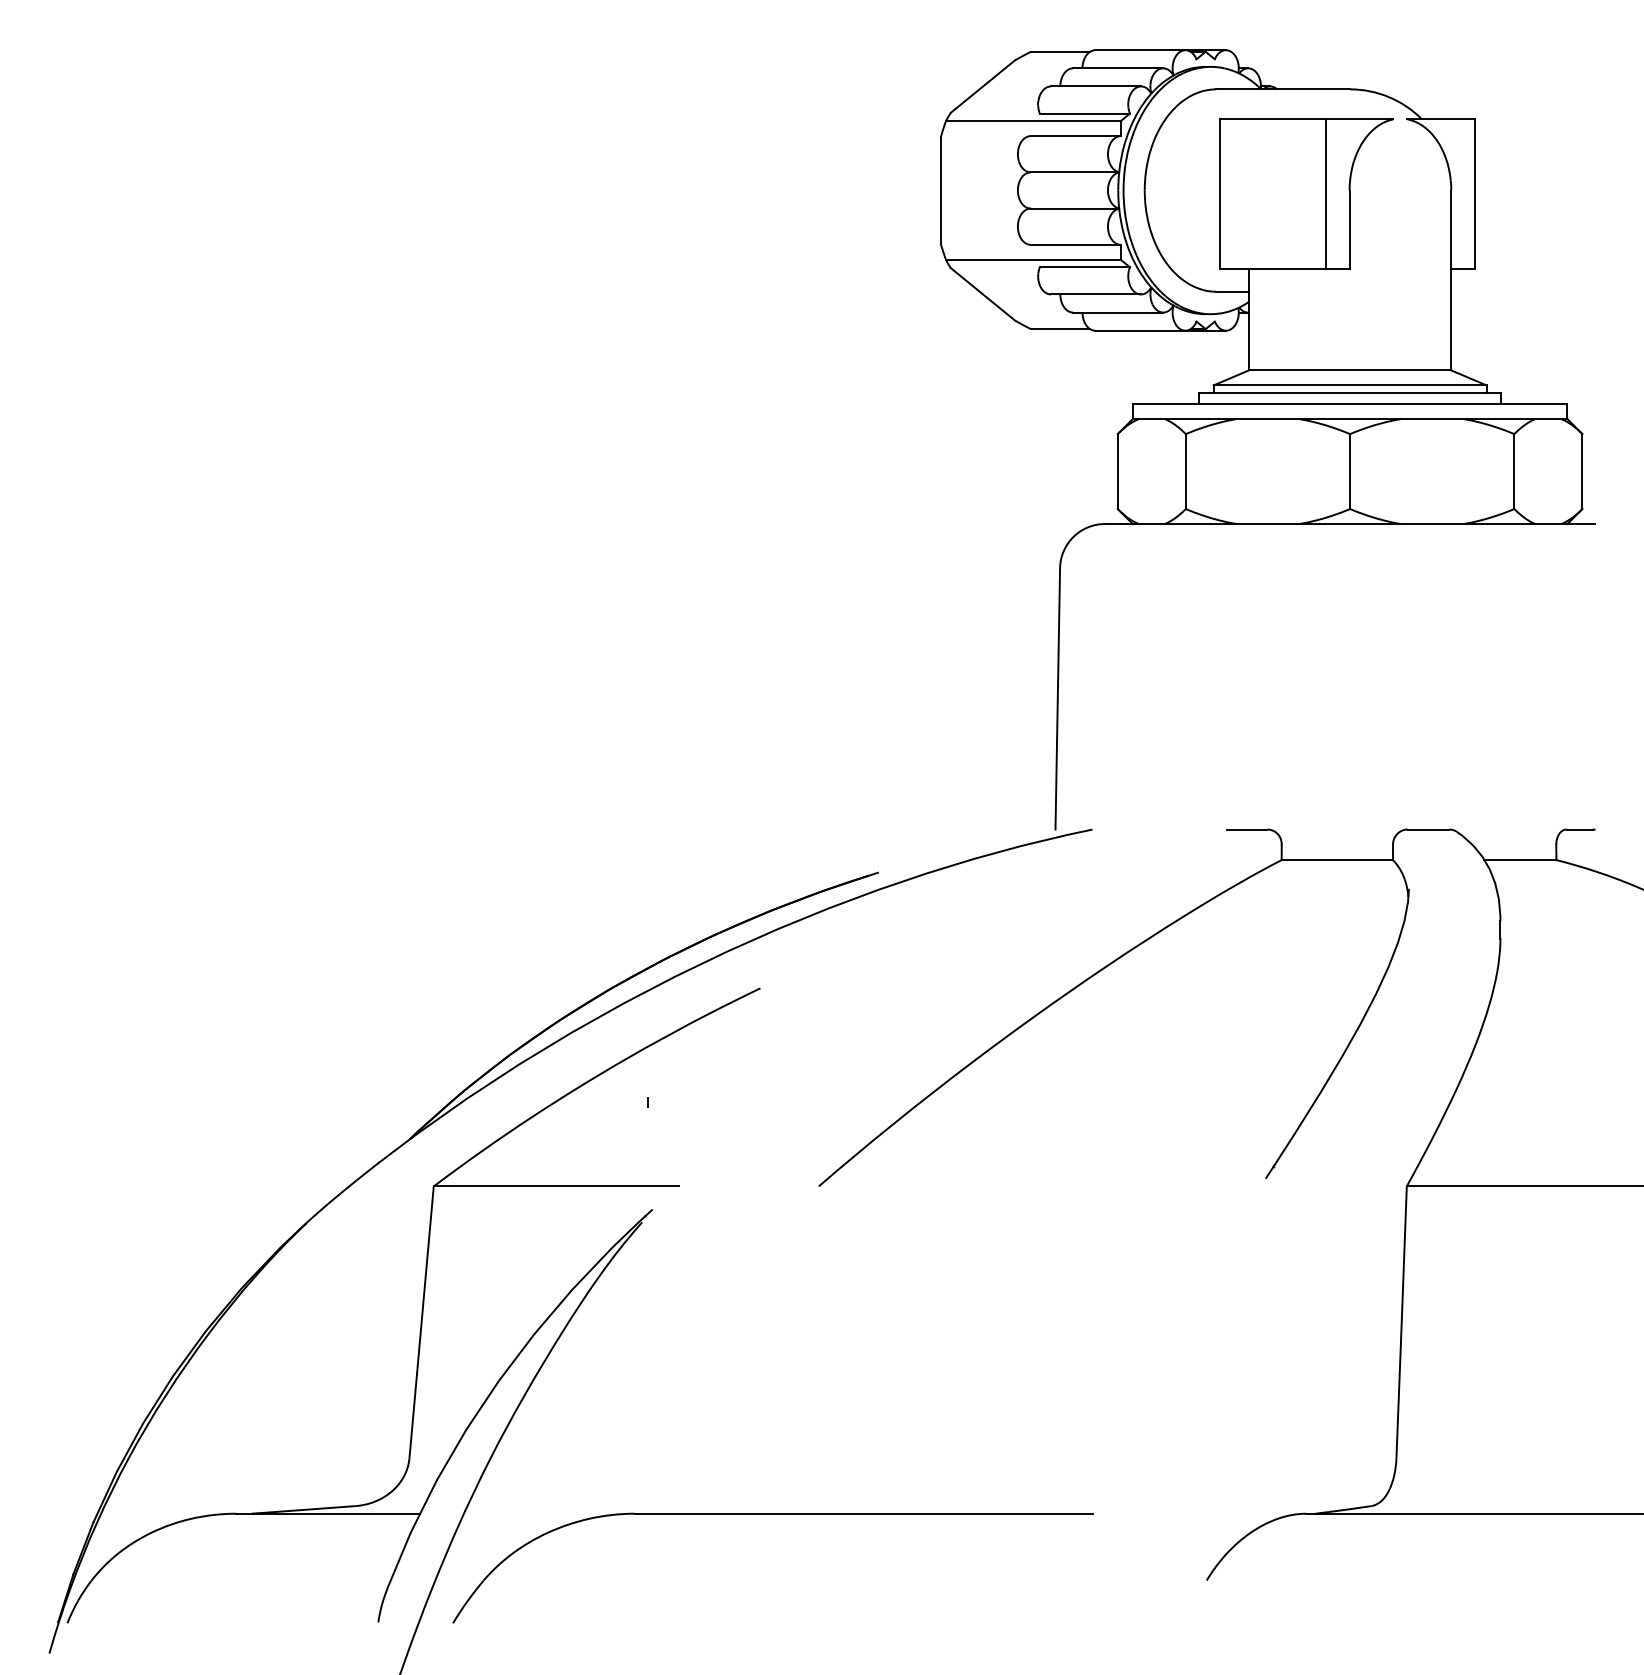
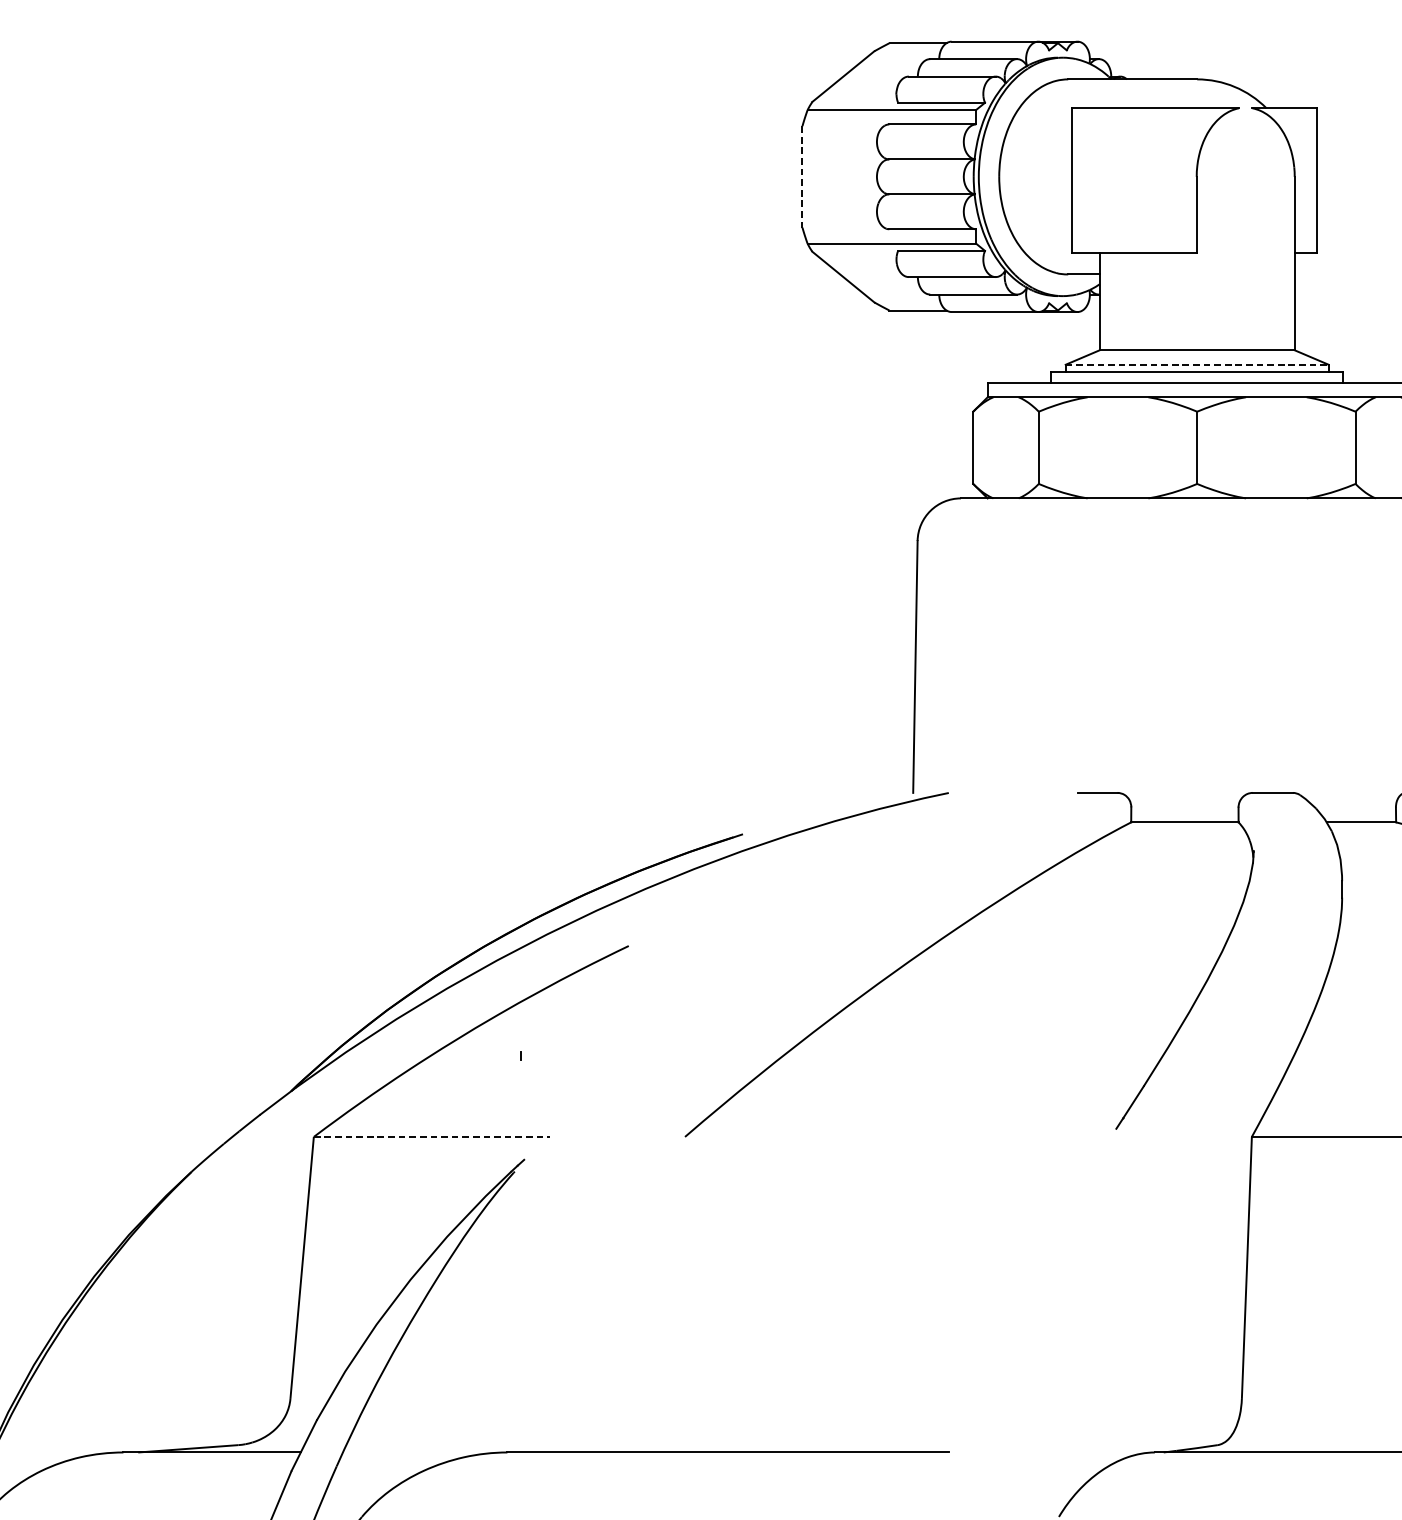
line: (940, 190) -> (802, 176), solid -> dashed
line: (1326, 194) -> (1174, 180), removed
line: (1350, 385) -> (1197, 364), solid -> dashed
line: (556, 1186) -> (432, 1137), solid -> dashed

